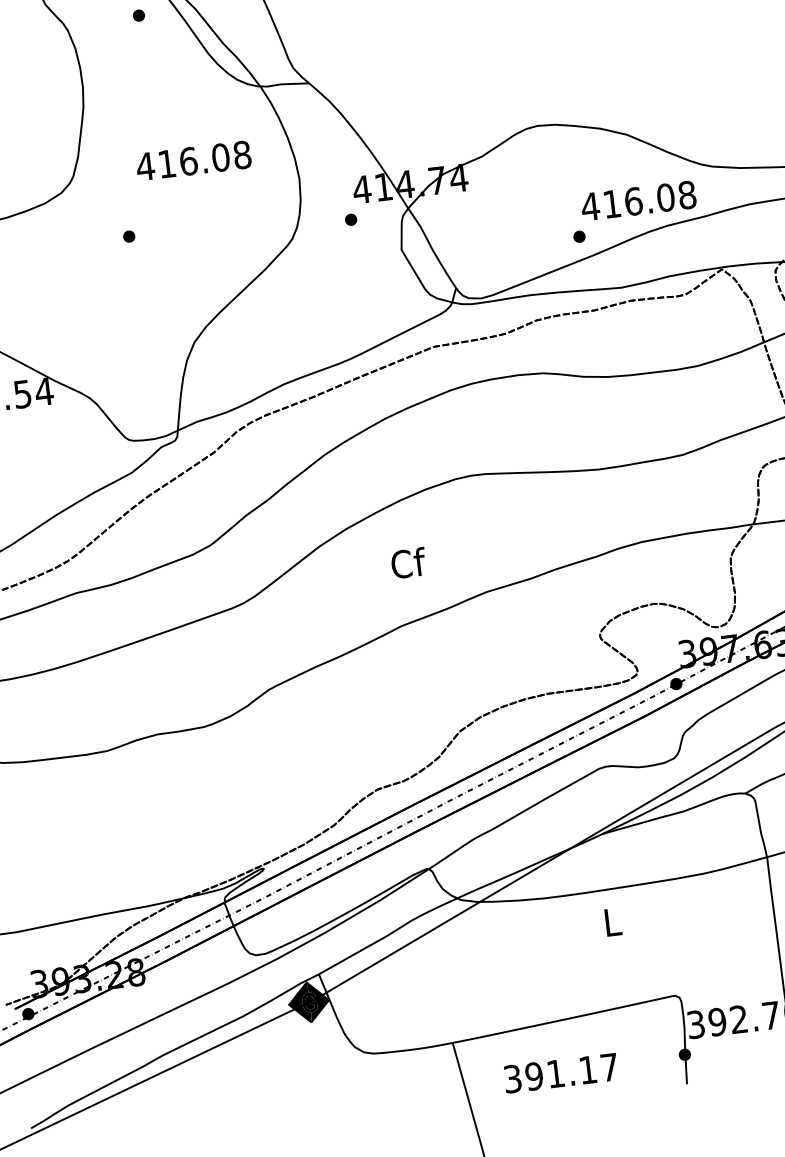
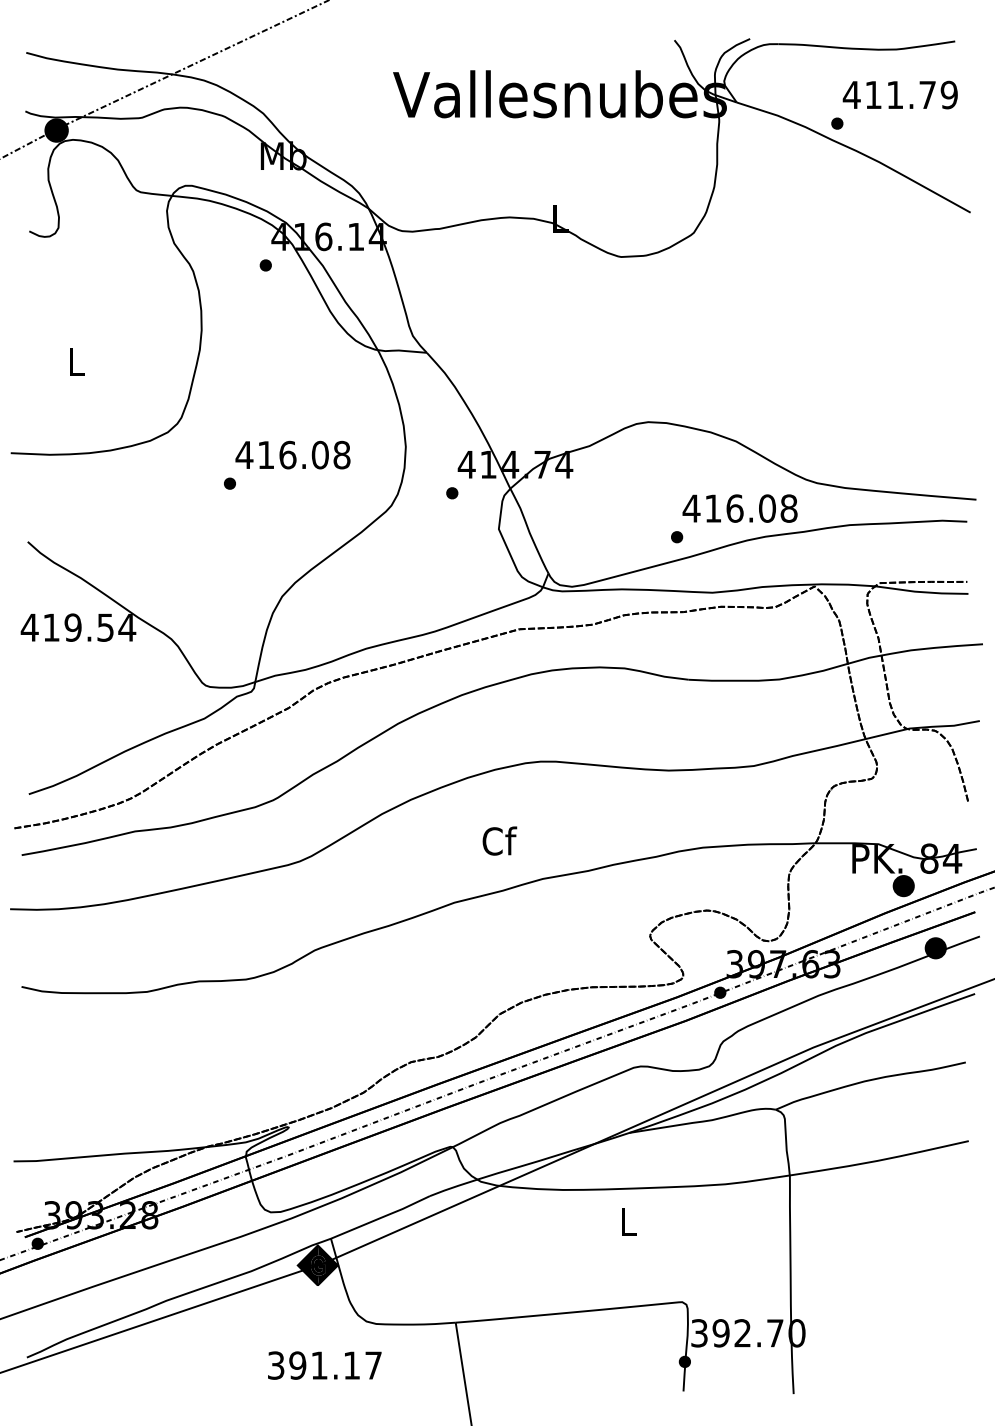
text: (193, 160) -> (292, 454), moved
text: (408, 562) -> (499, 840), moved
text: (560, 1073) -> (324, 1365), moved

